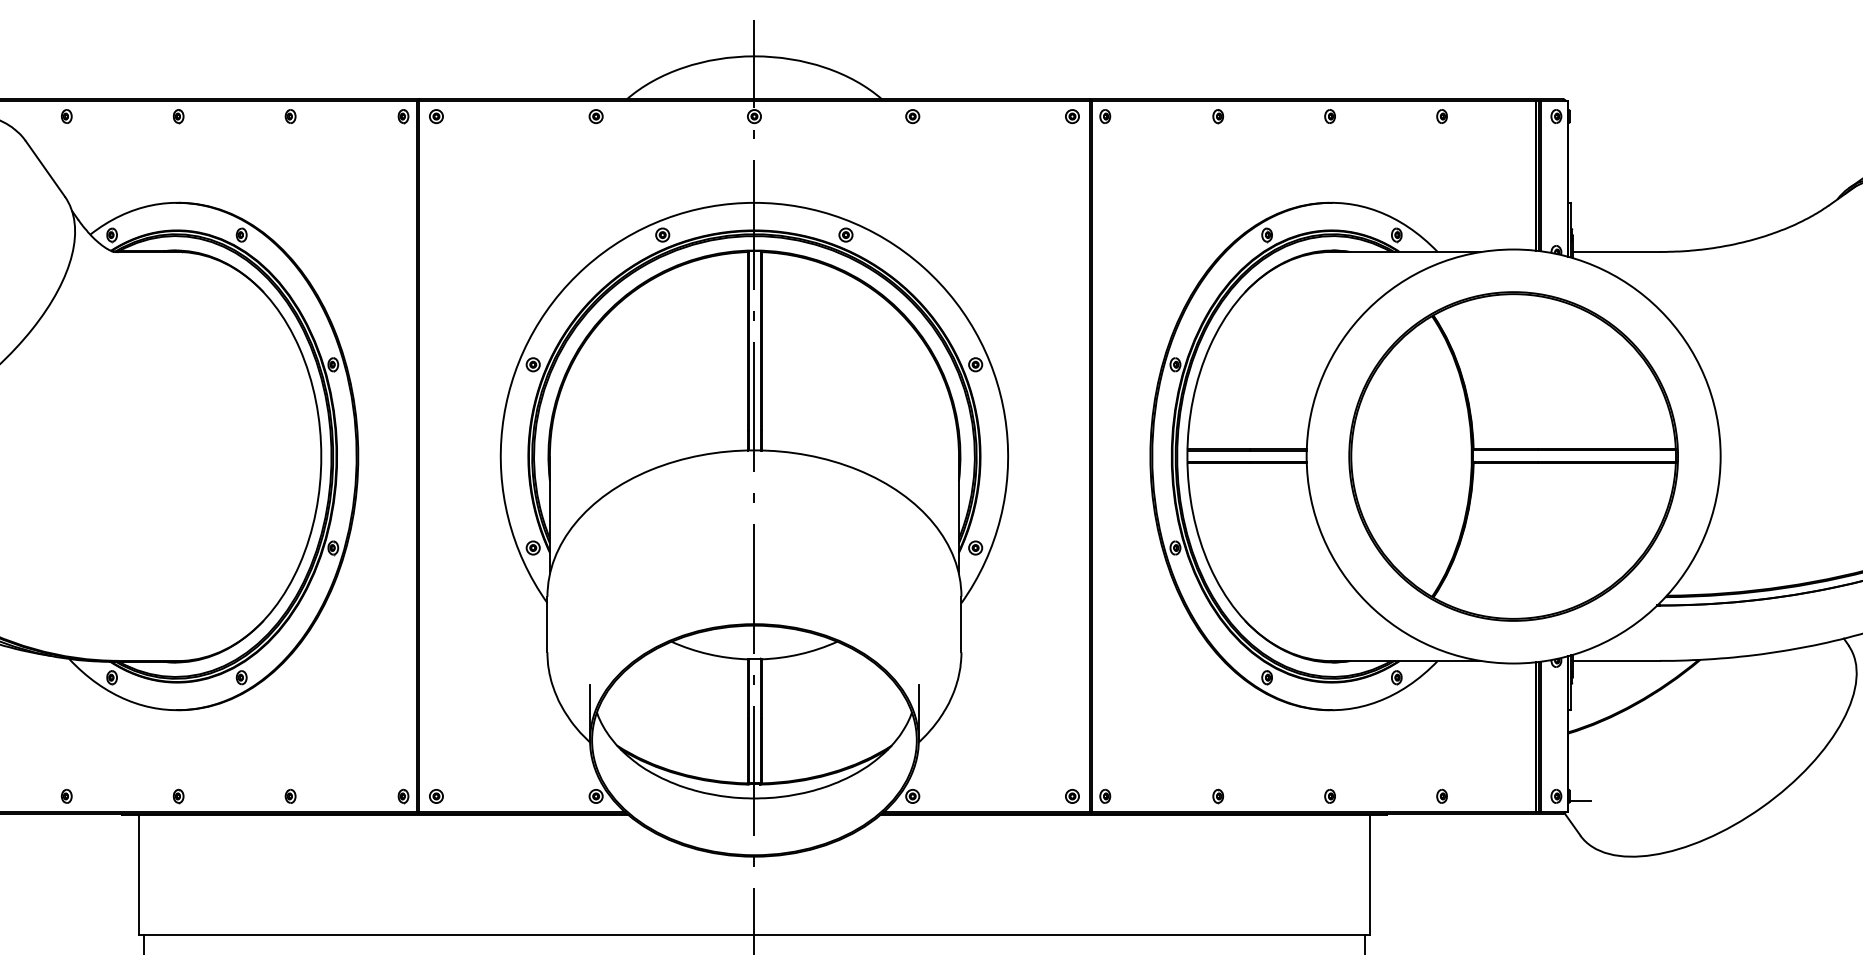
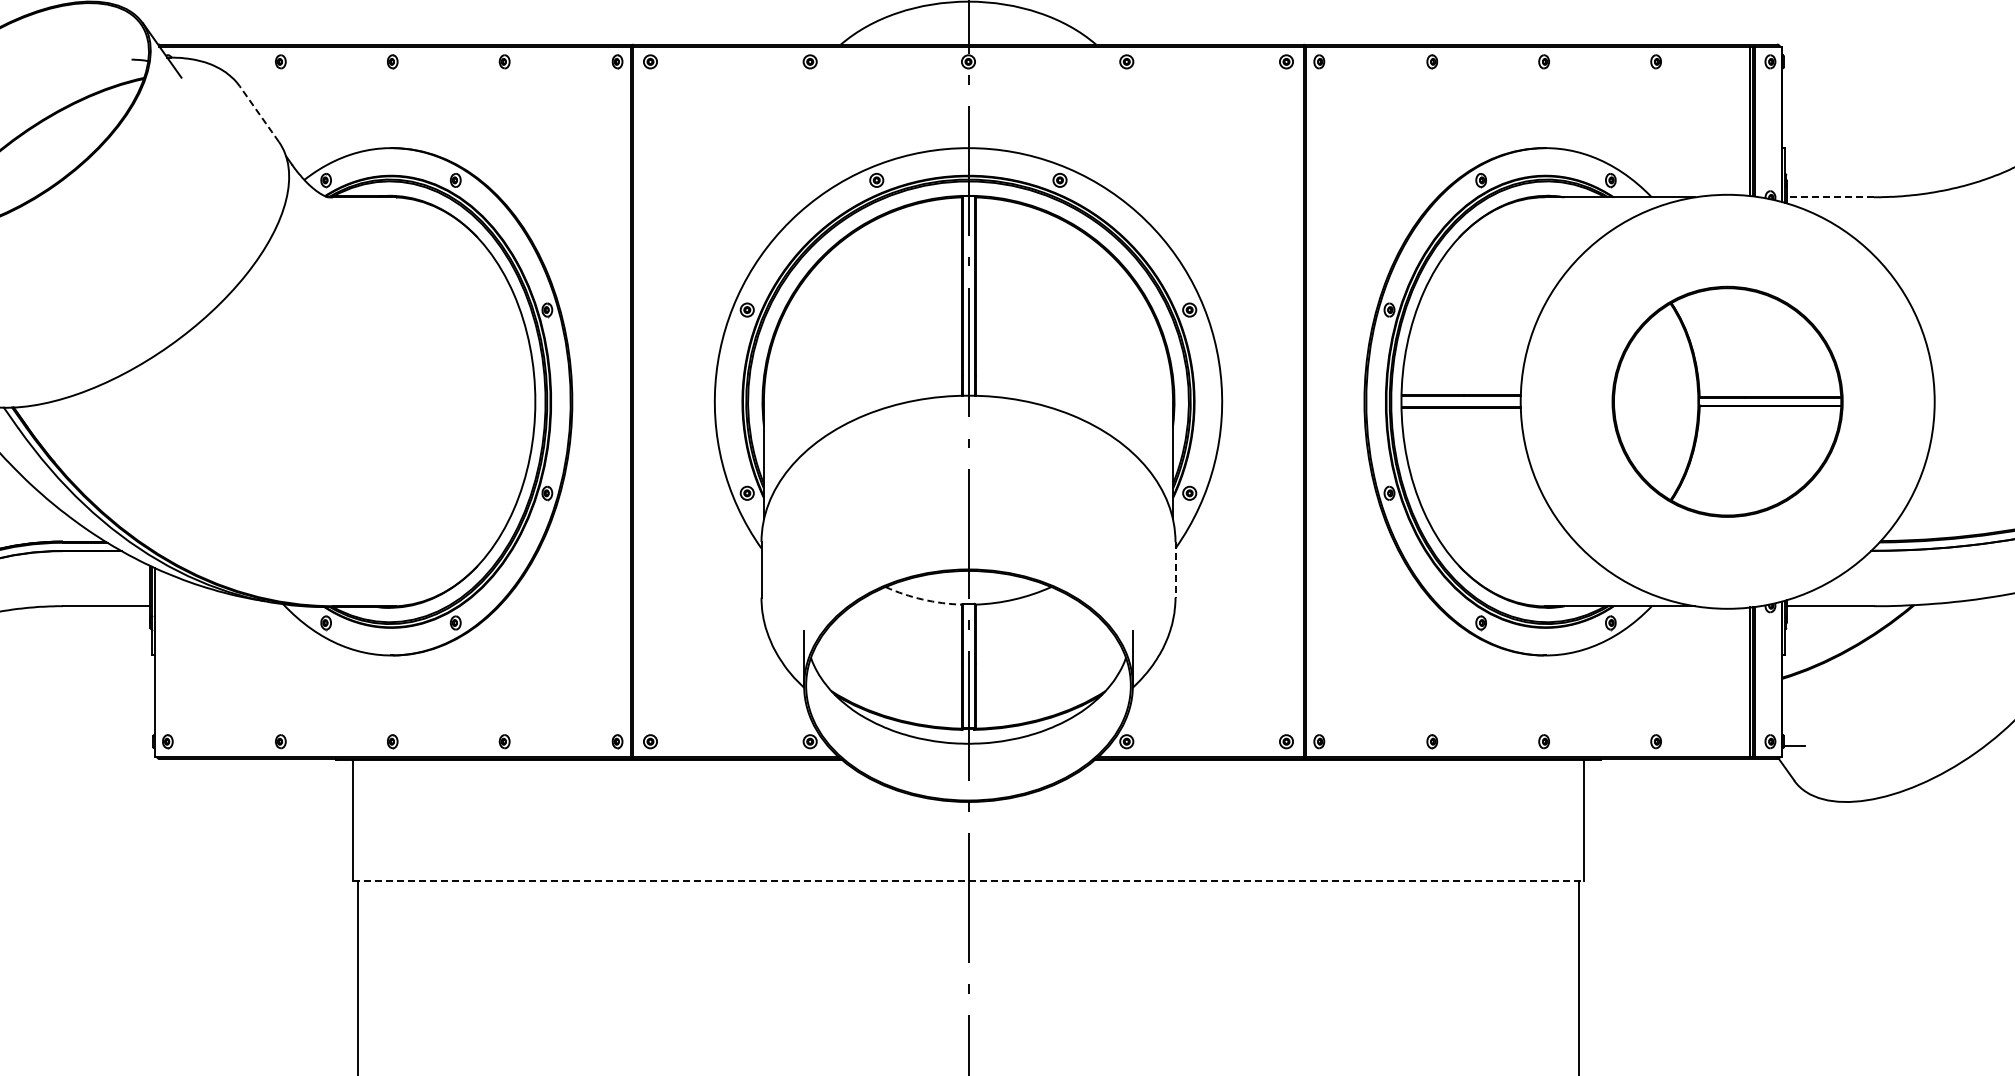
line: (45, 168) -> (259, 113), solid -> dashed
line: (1616, 252) -> (1830, 197), solid -> dashed
part: (1513, 456) -> (1727, 401), size x0.7
line: (961, 624) -> (1175, 569), solid -> dashed
arc: (708, 654) -> (922, 599), solid -> dashed
line: (754, 935) -> (968, 880), solid -> dashed

